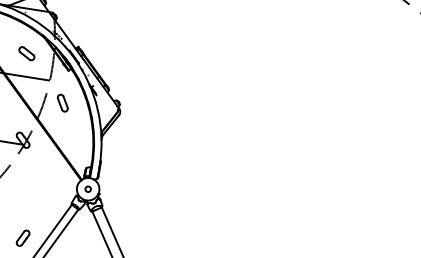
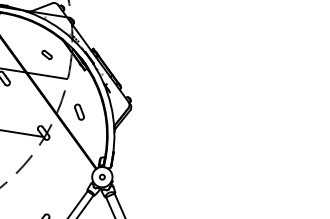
part: (26, 53) -> (46, 54), size x0.7
part: (62, 102) -> (79, 111), moved

